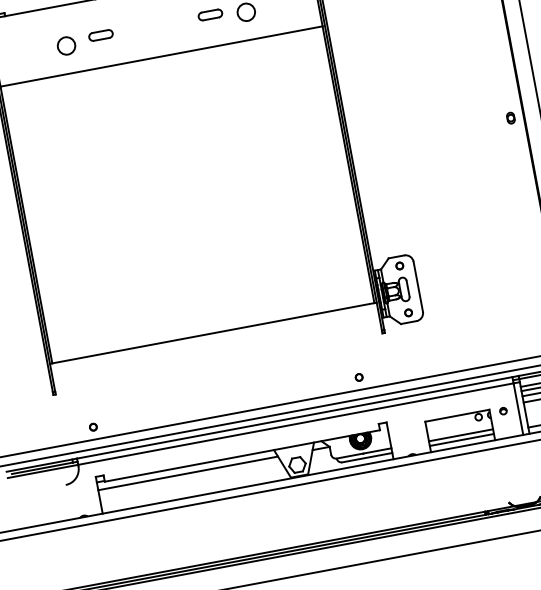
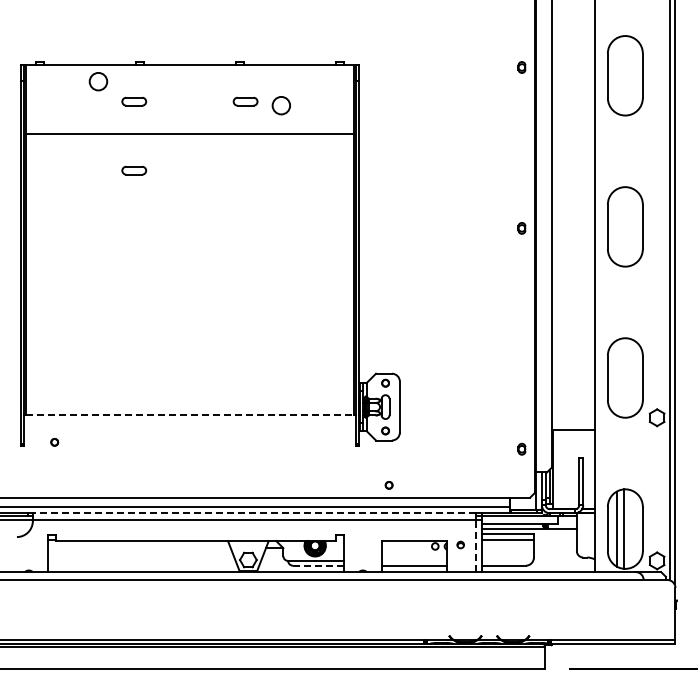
circle: (66, 45) -> (98, 81), moved
part: (113, 103) -> (134, 170), added
part: (510, 118) -> (521, 228), moved
line: (213, 333) -> (189, 415), solid -> dashed
part: (358, 377) -> (388, 485), moved
line: (518, 408) -> (475, 545), solid -> dashed
line: (293, 418) -> (253, 513), solid -> dashed
part: (93, 427) -> (54, 442), moved
line: (460, 434) -> (414, 560), removed
line: (366, 457) -> (317, 565), solid -> dashed
line: (187, 473) -> (138, 548), removed

